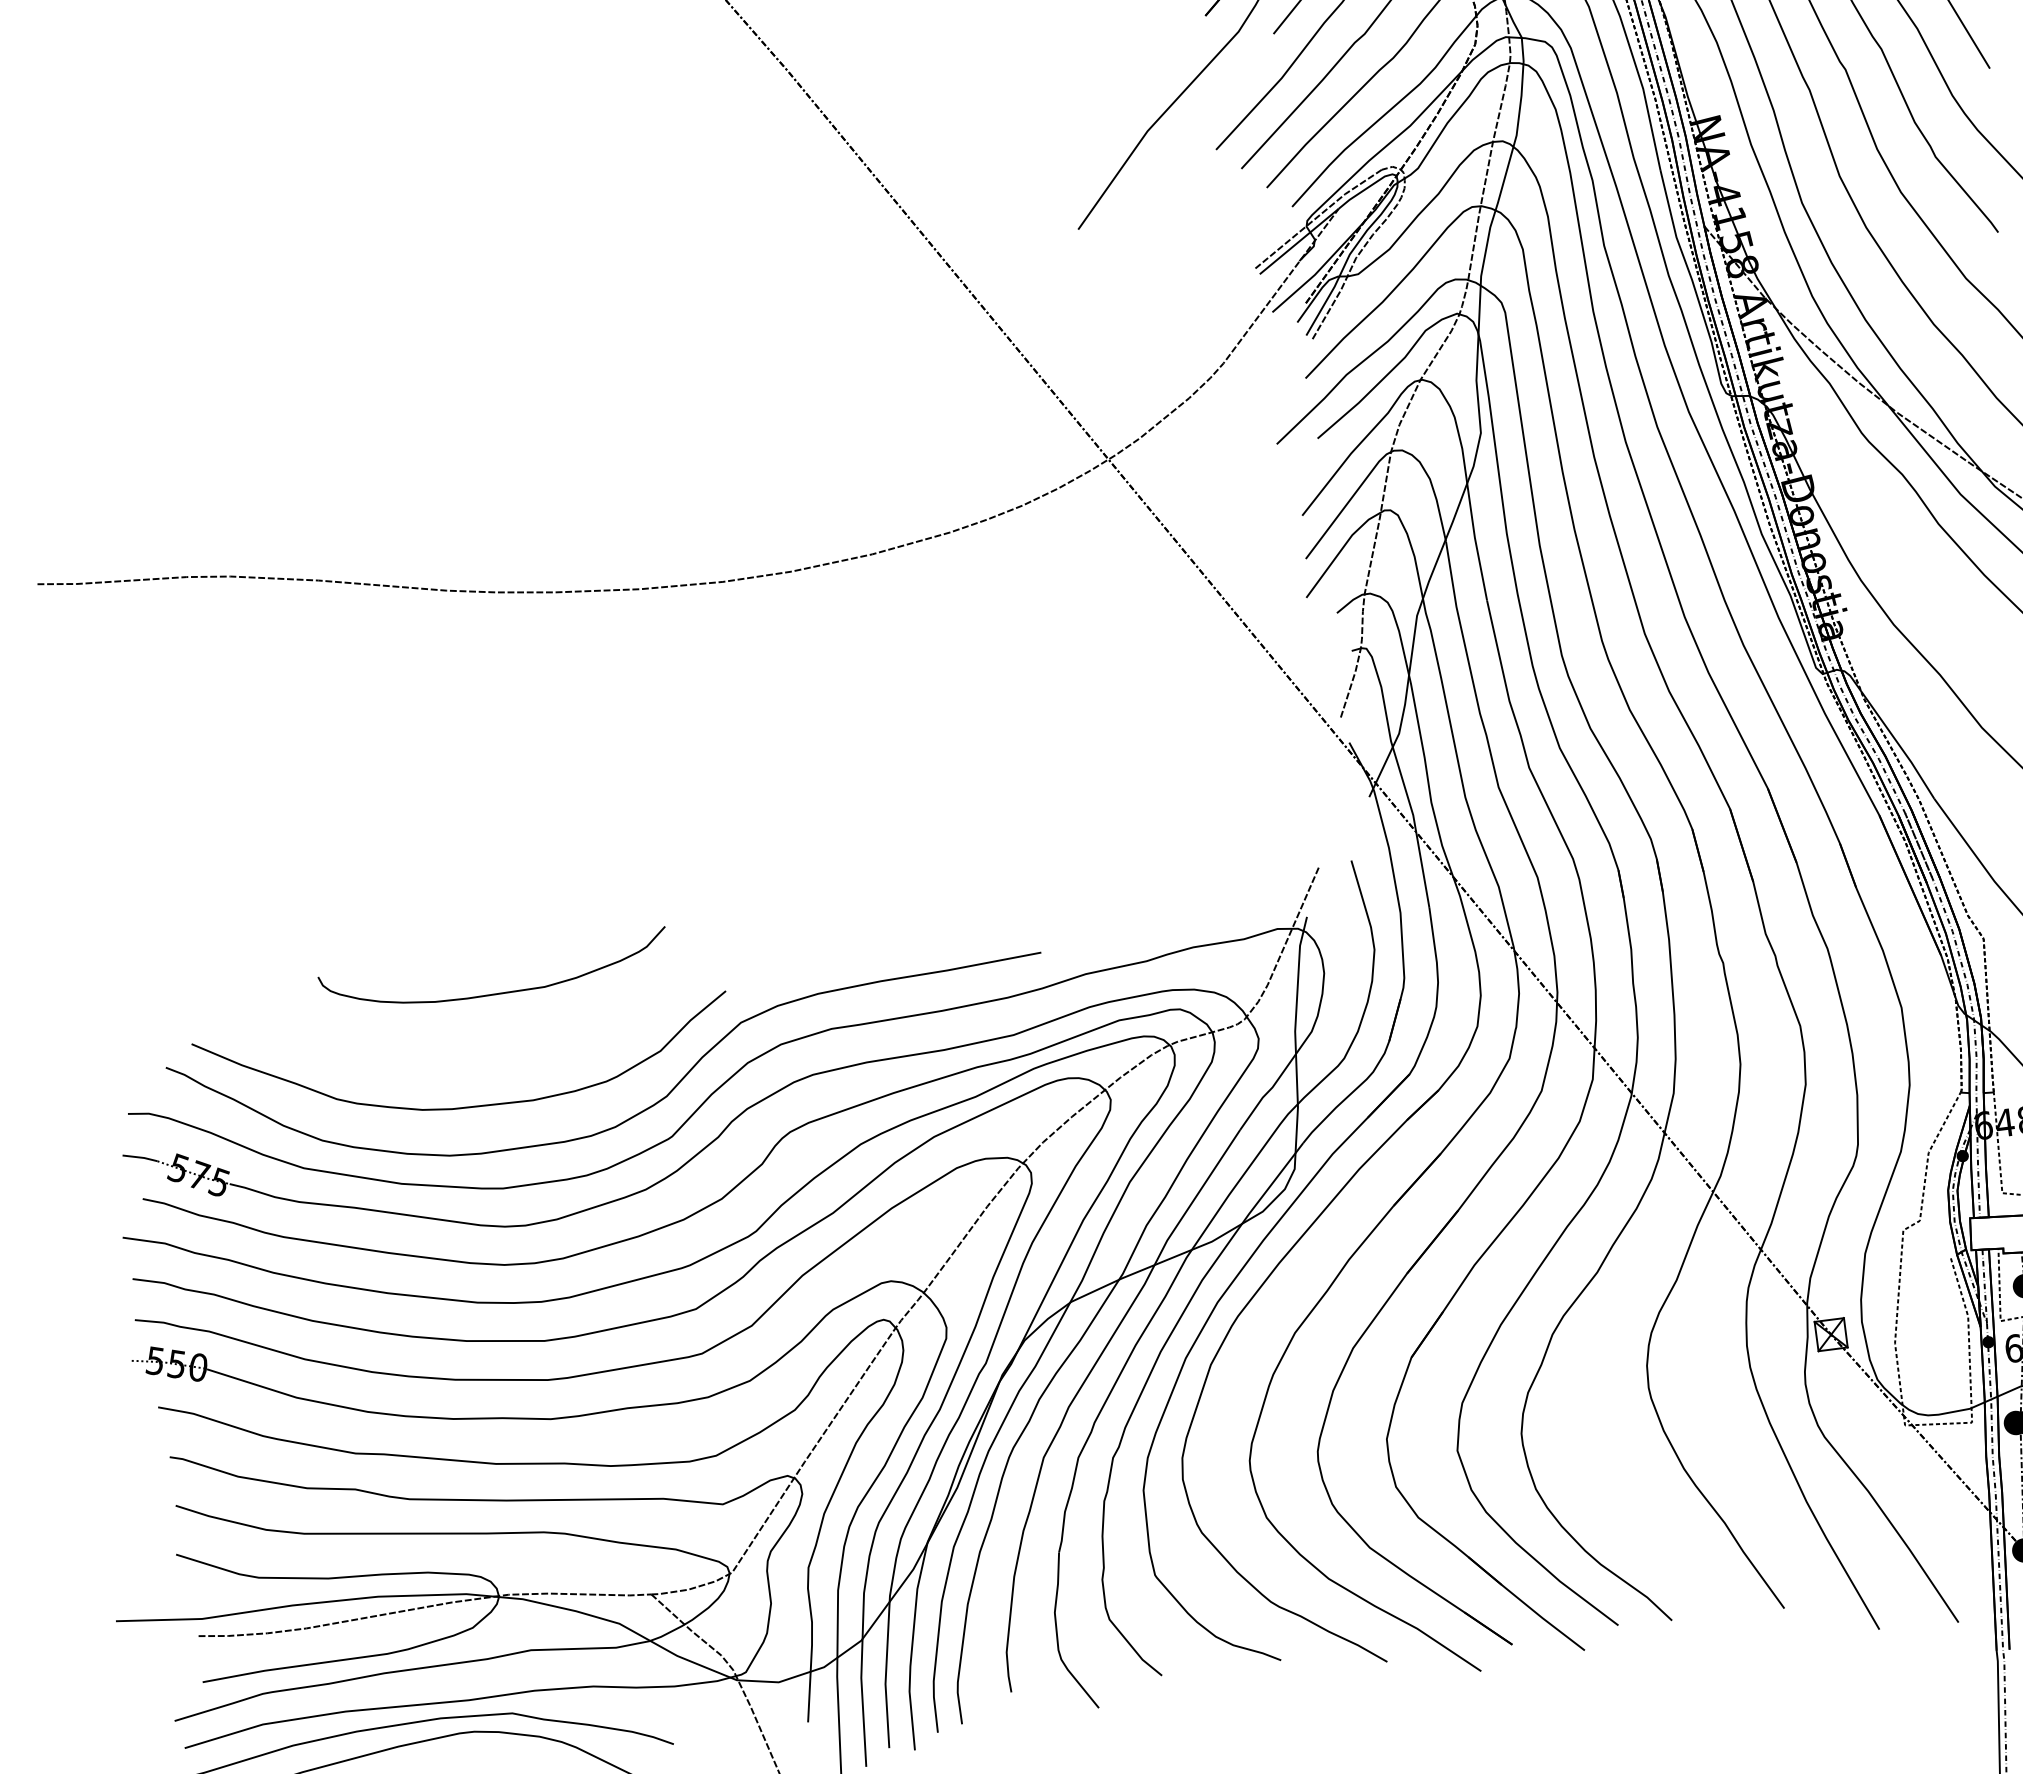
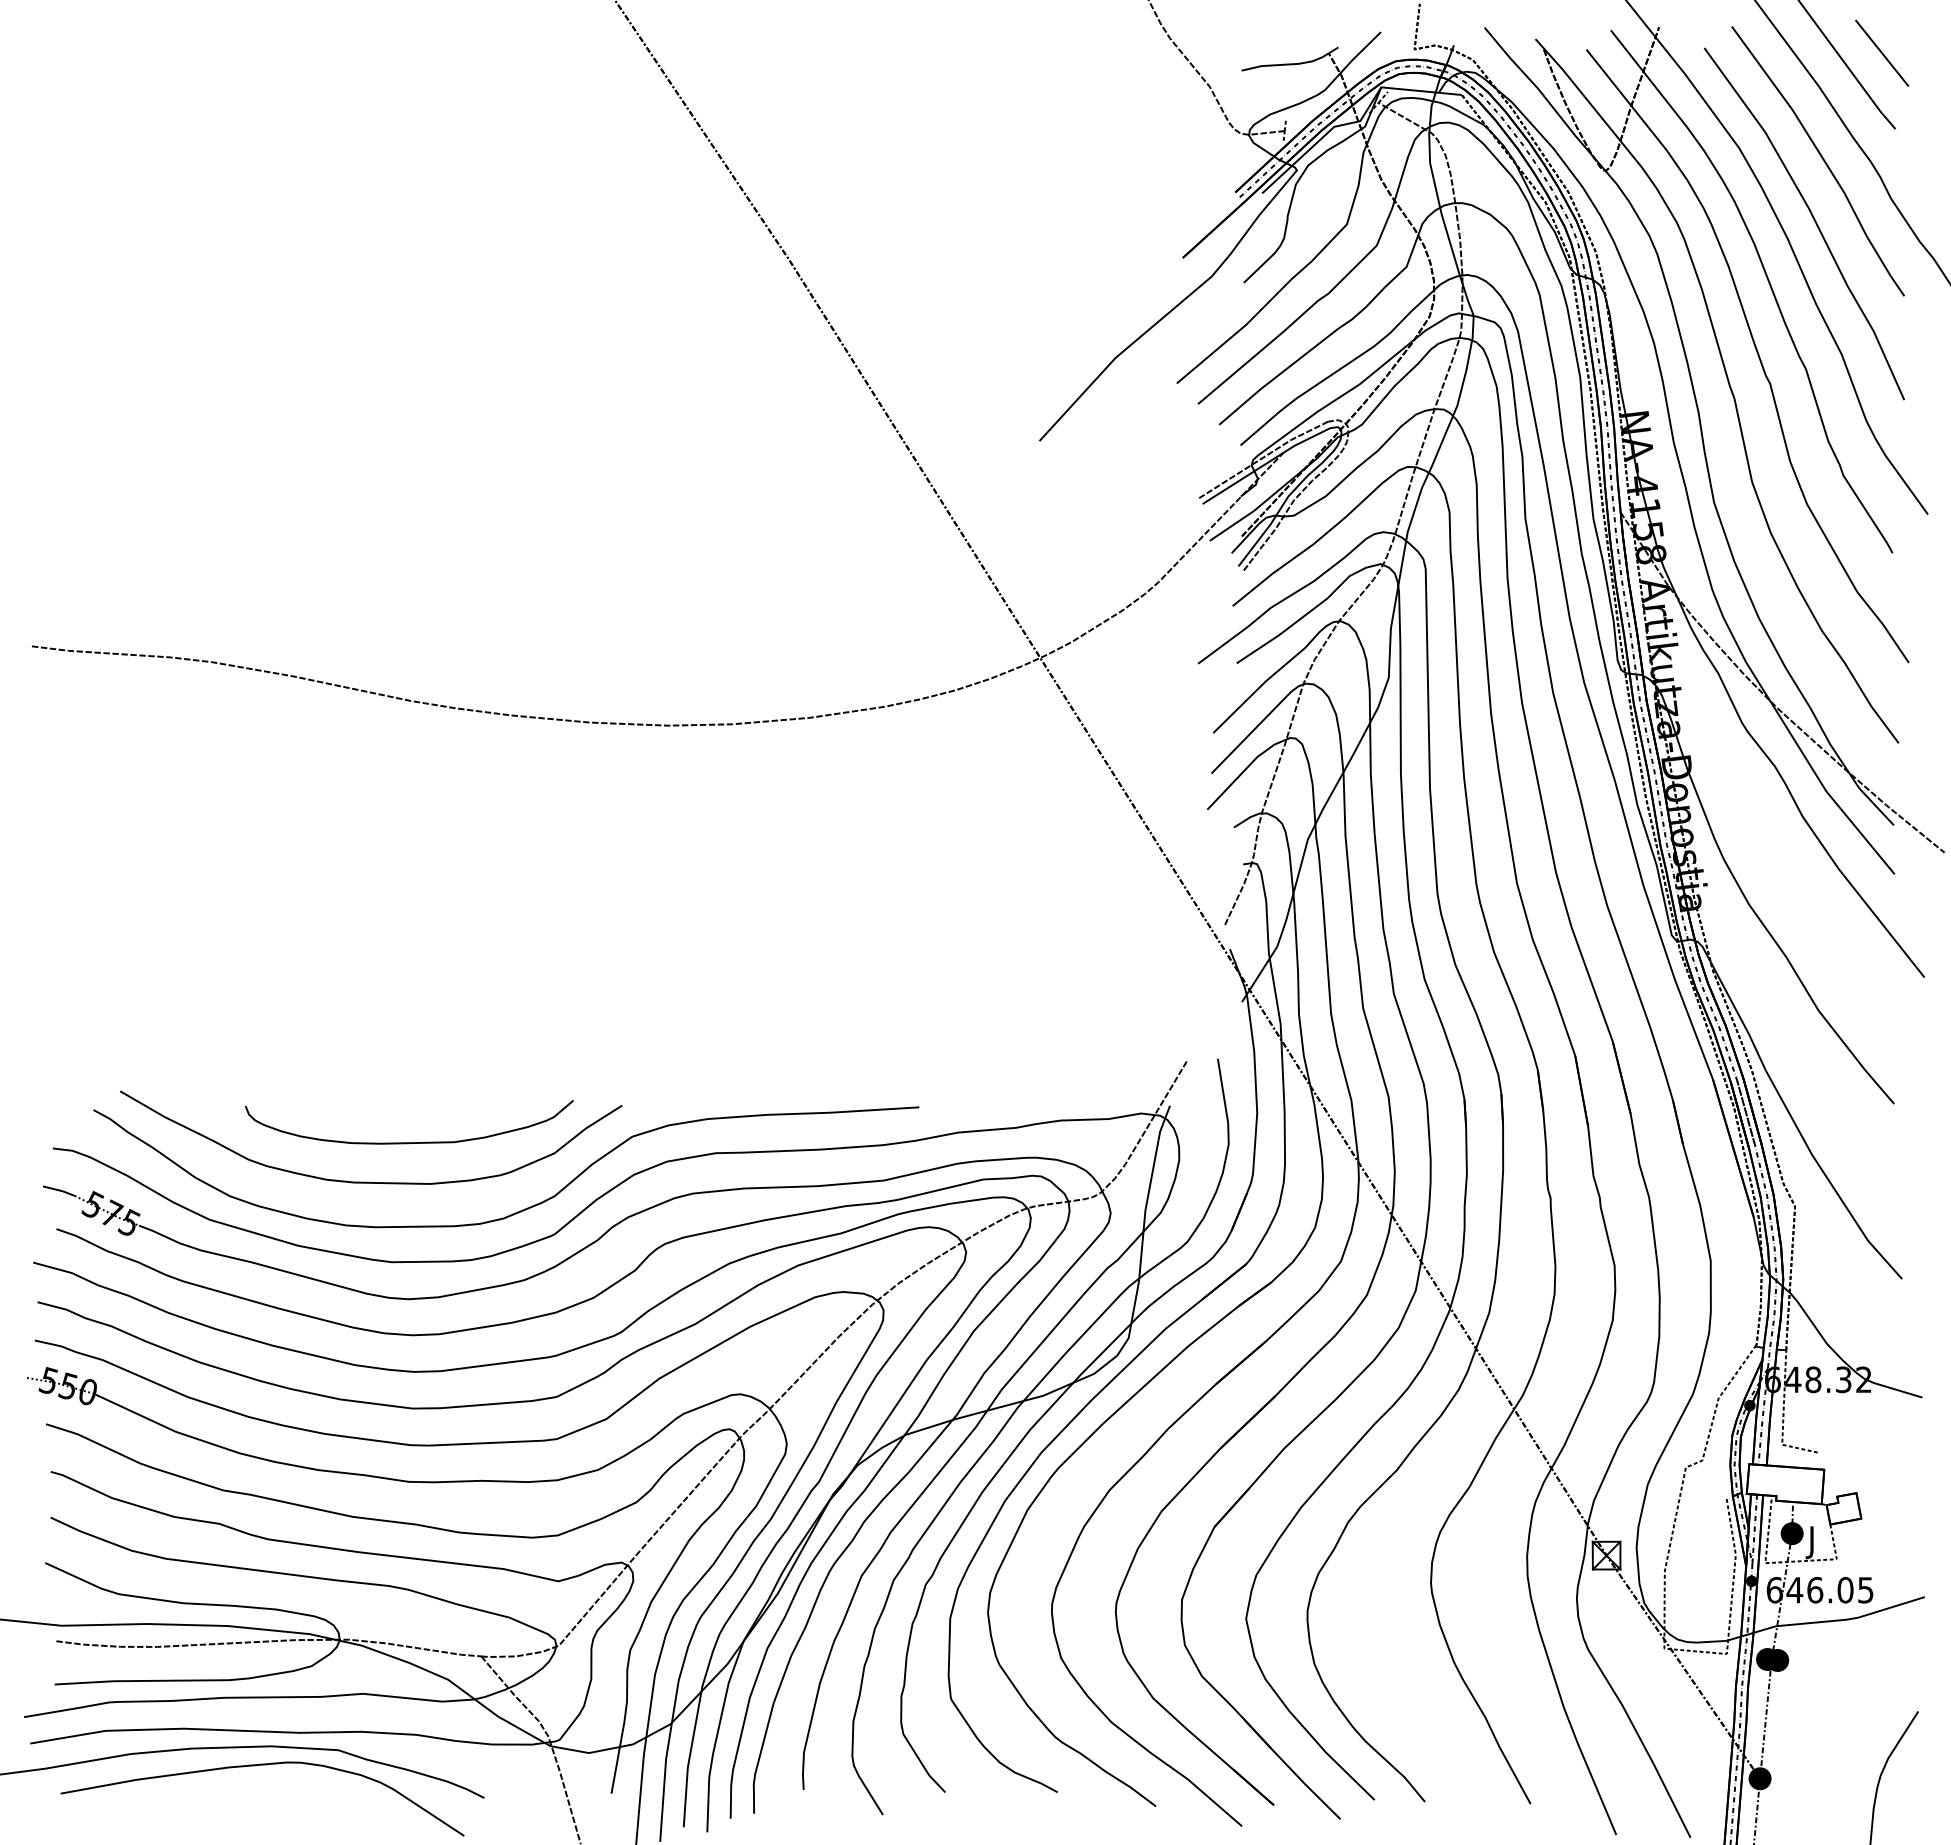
curve: (496, 993) -> (409, 1142), moved

